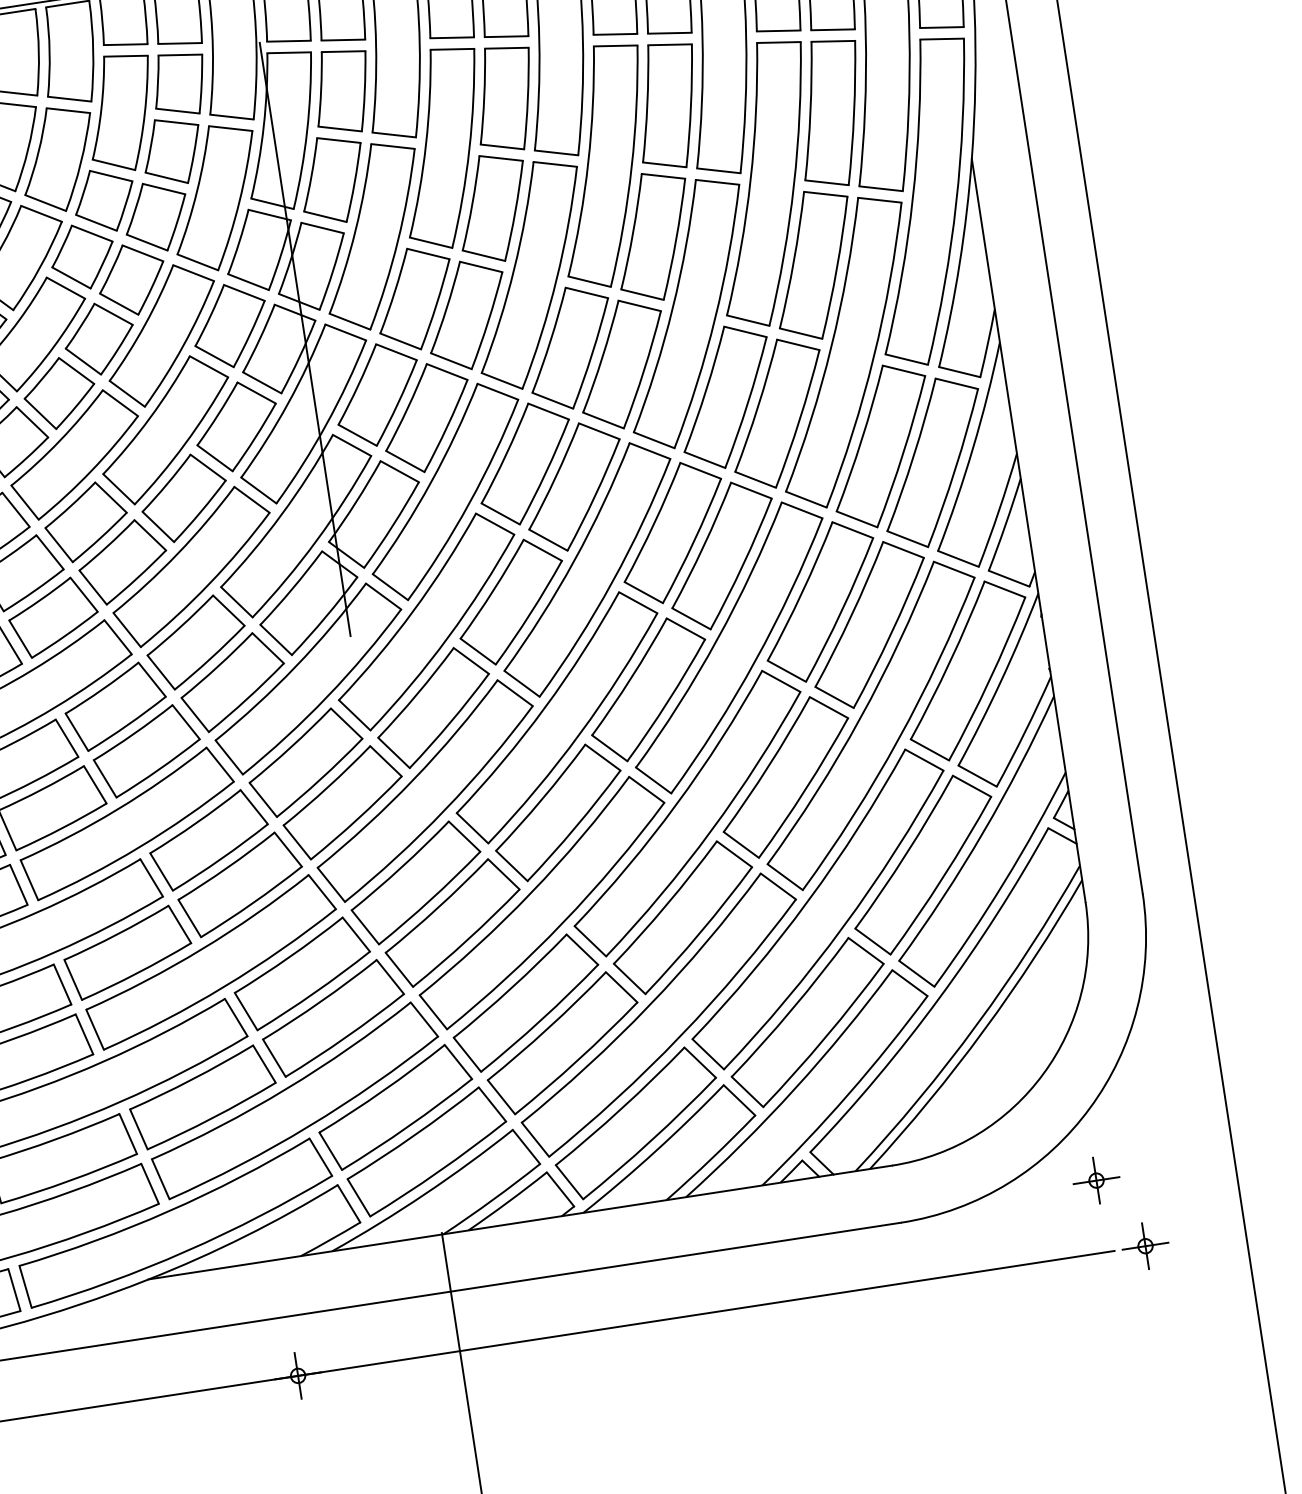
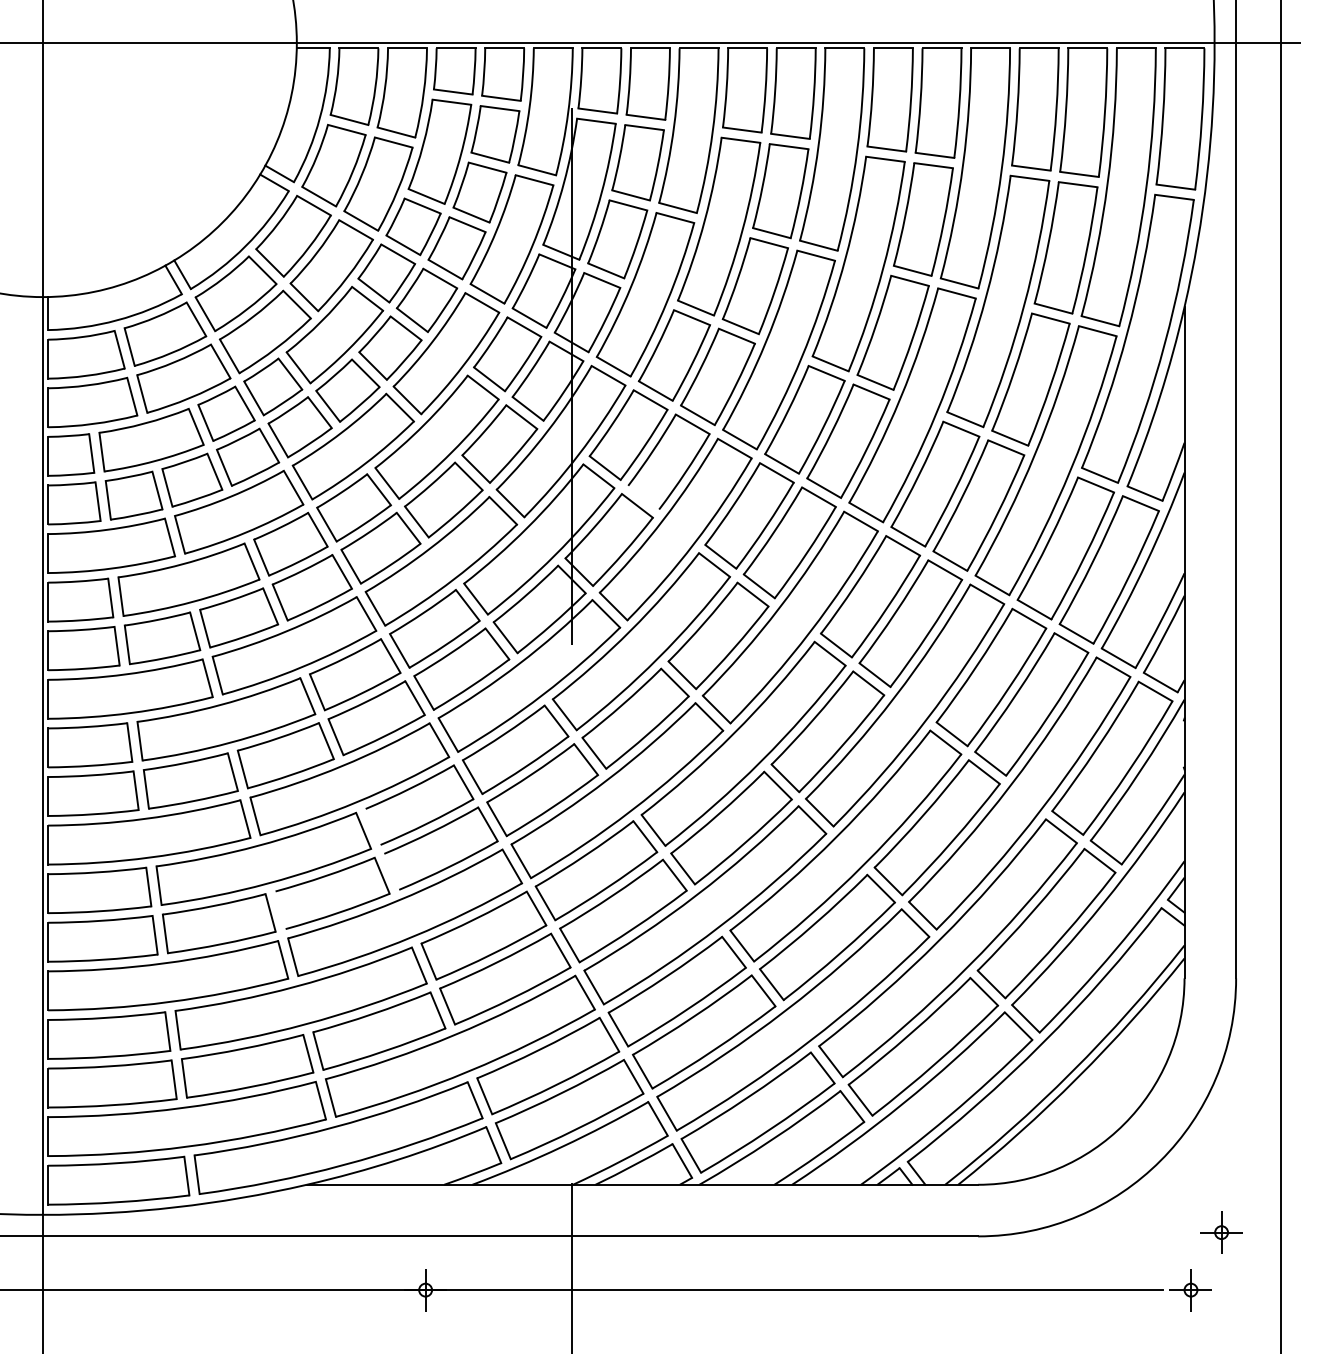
line: (405, 461) -> (643, 497), removed
line: (160, 871) -> (372, 826), removed
line: (189, 918) -> (391, 871), removed
line: (73, 980) -> (280, 910), removed
part: (1096, 1180) -> (1221, 1232), moved

